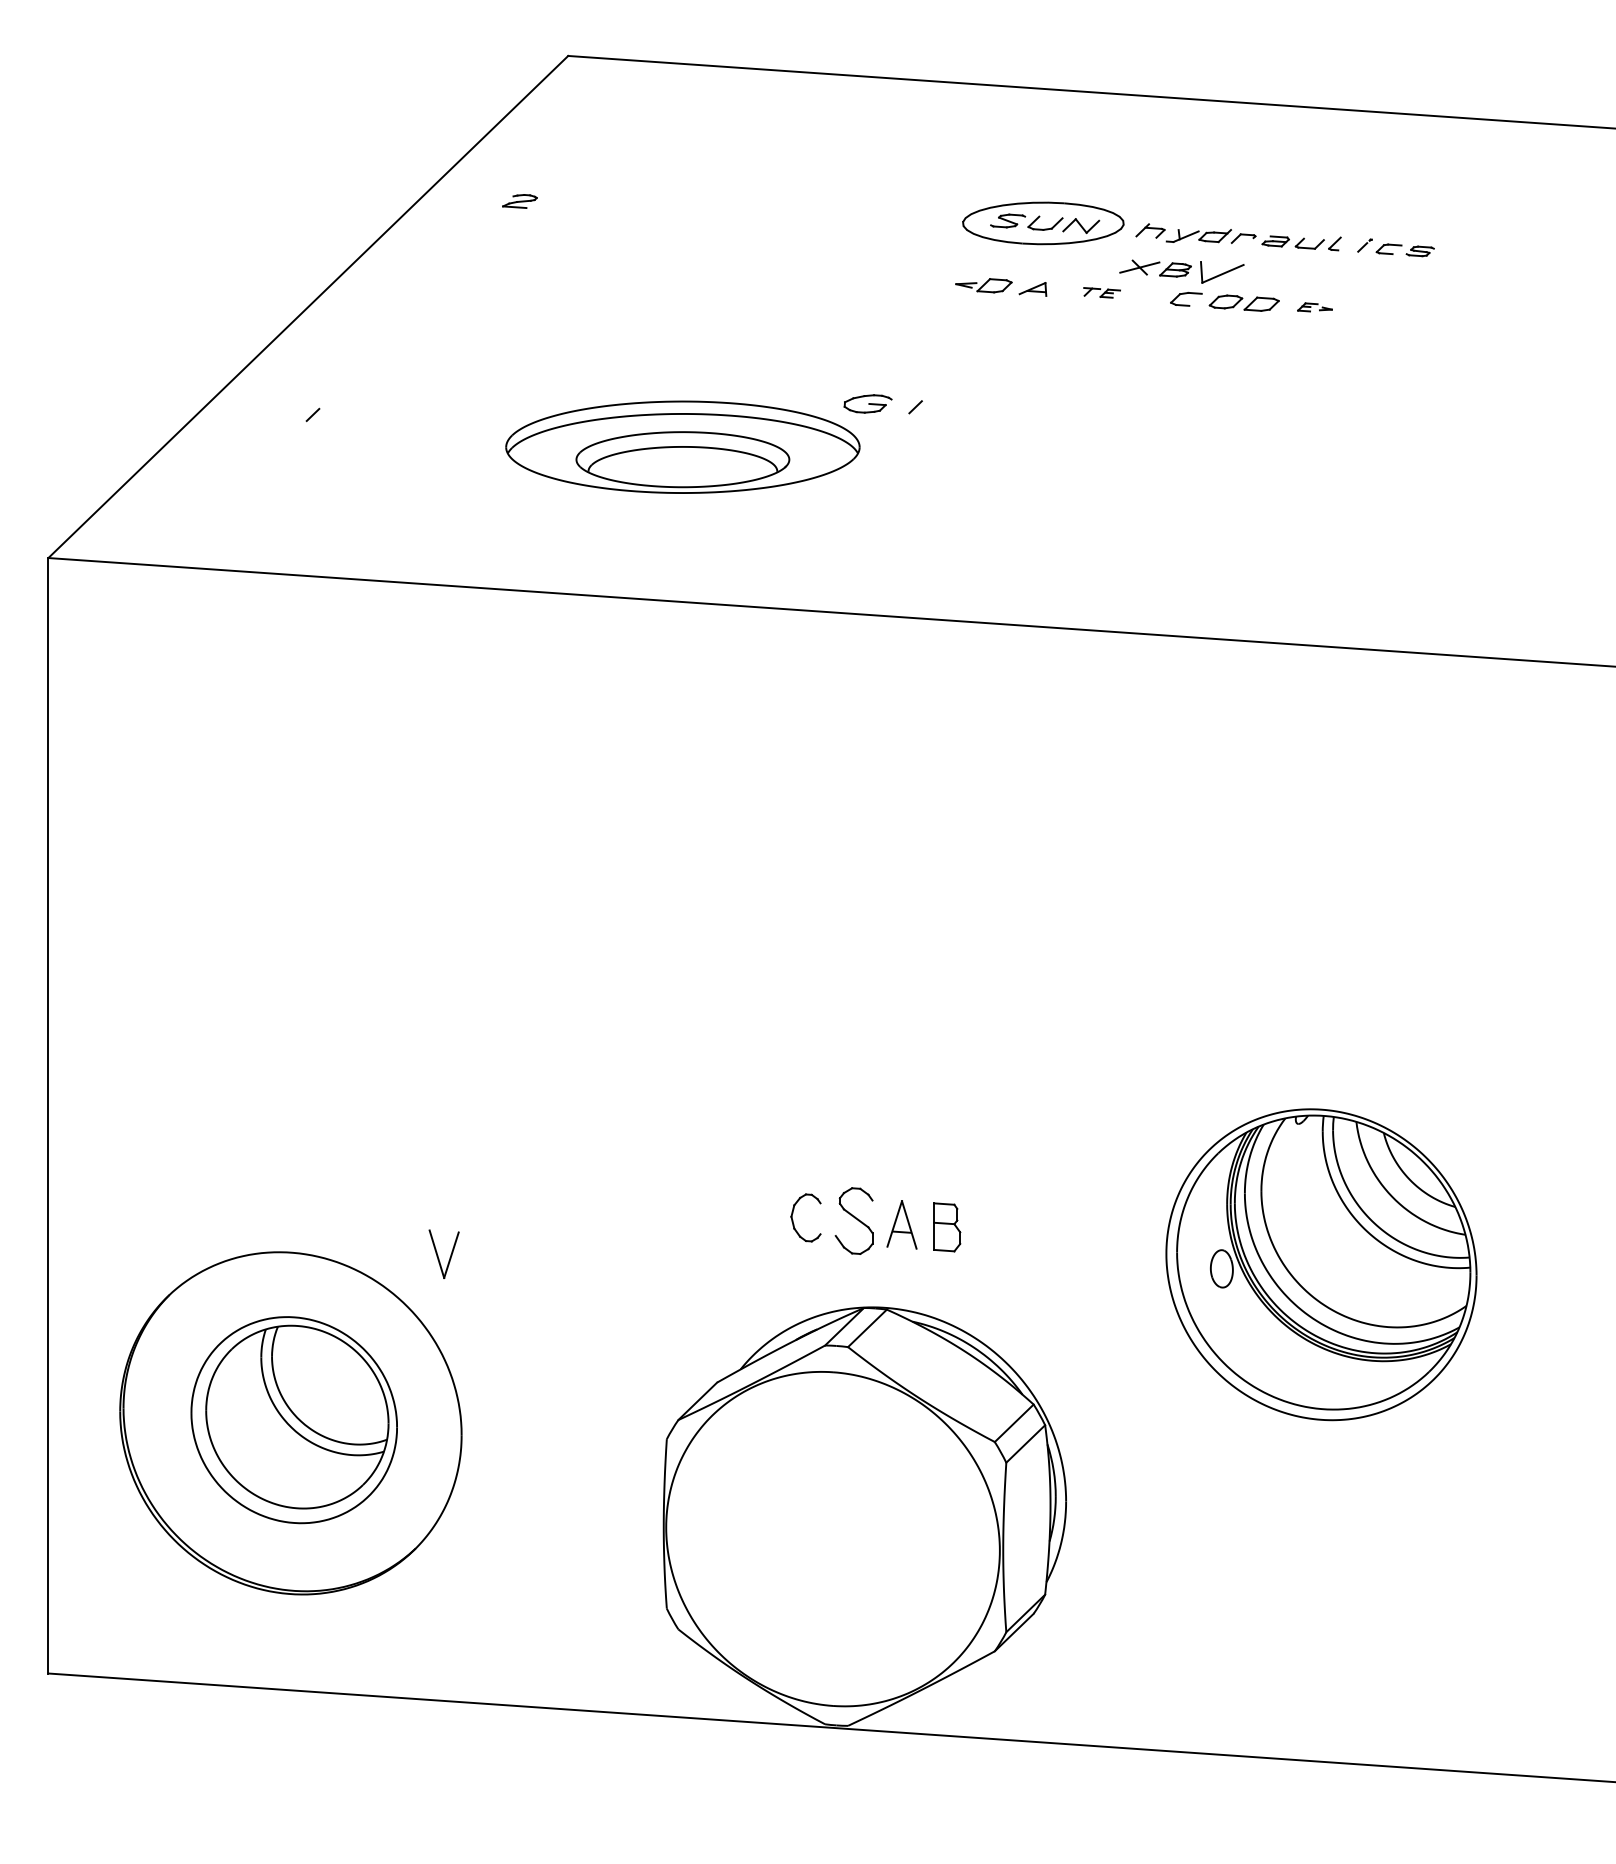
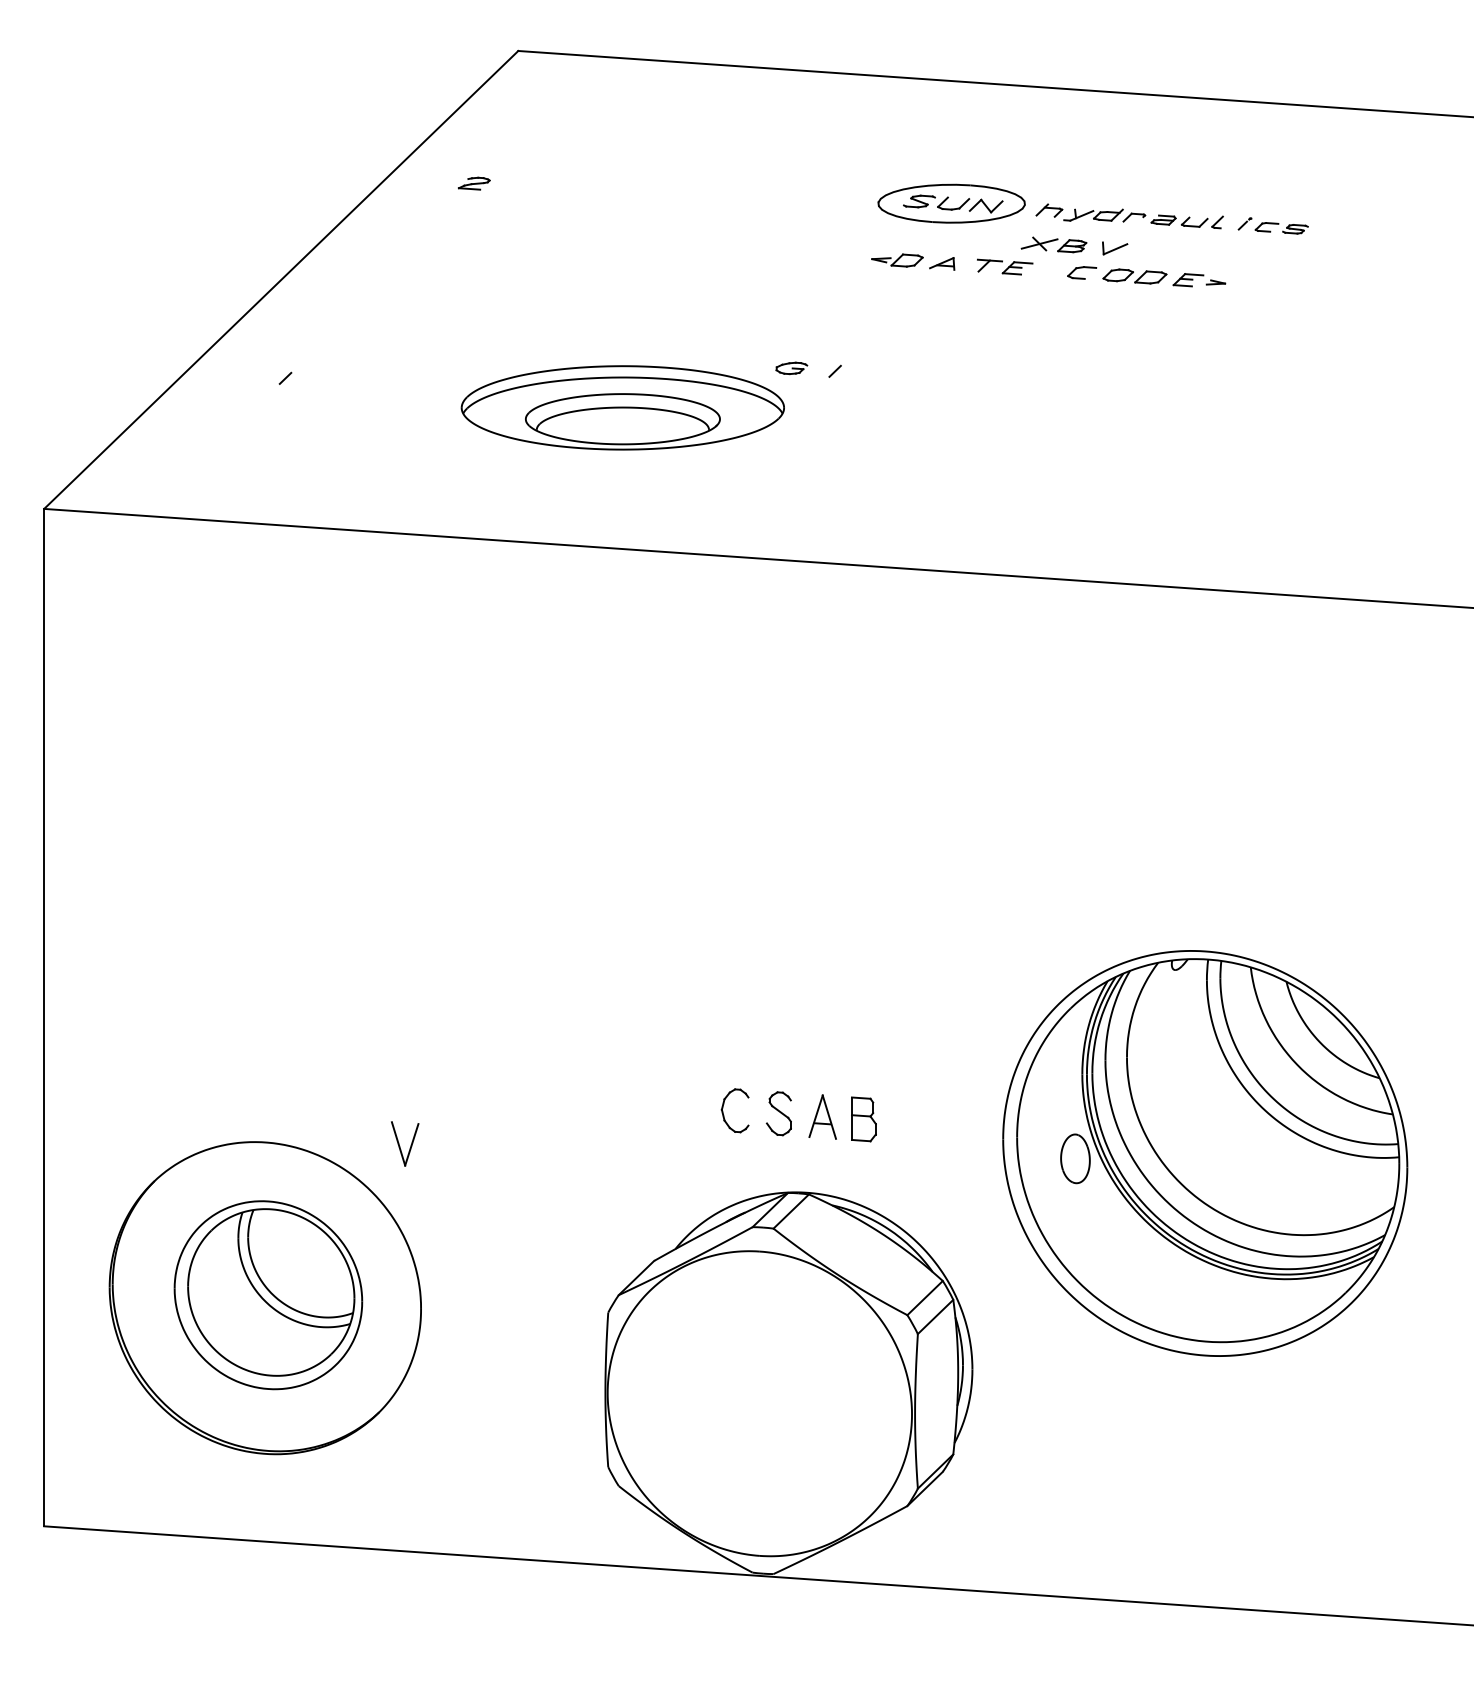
part: (1222, 272) -> (1115, 248), size x0.62
part: (1102, 292) -> (1005, 266), size x1.67
part: (1315, 307) -> (1199, 280), size x1.67
part: (867, 404) -> (791, 368), size x0.71
part: (853, 1220) -> (778, 1113), size x0.71
part: (1321, 1264) -> (1205, 1153), size x1.43

